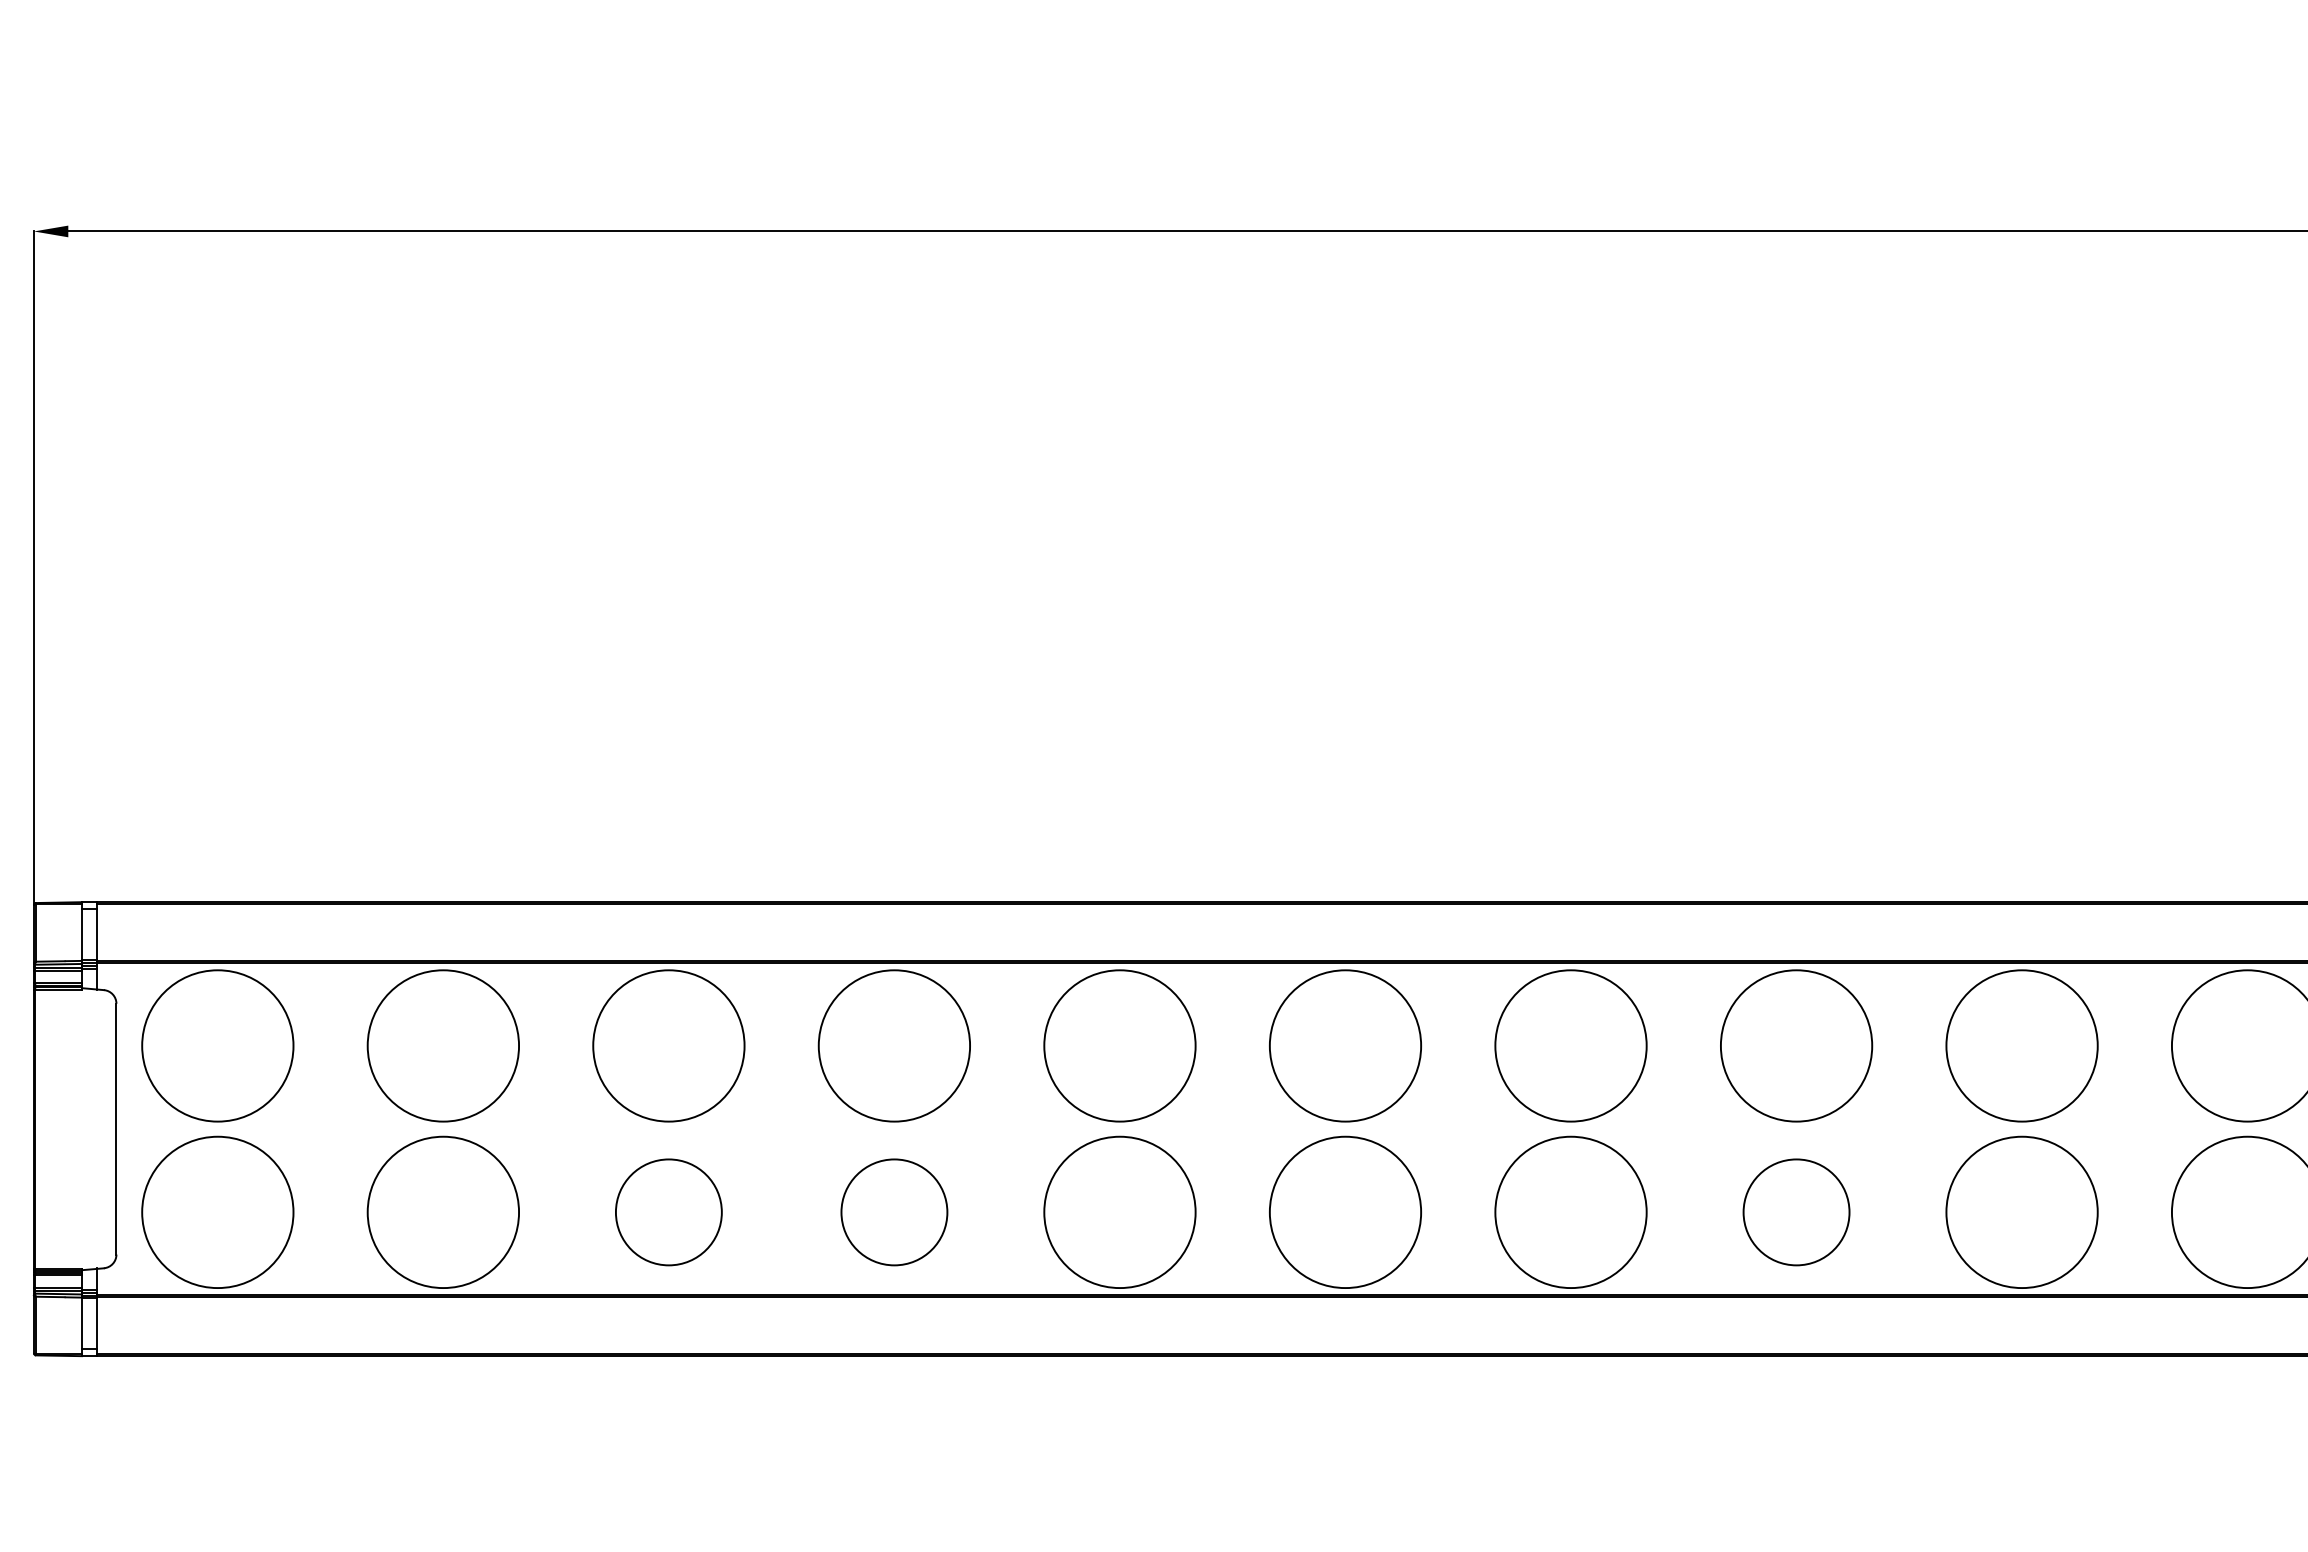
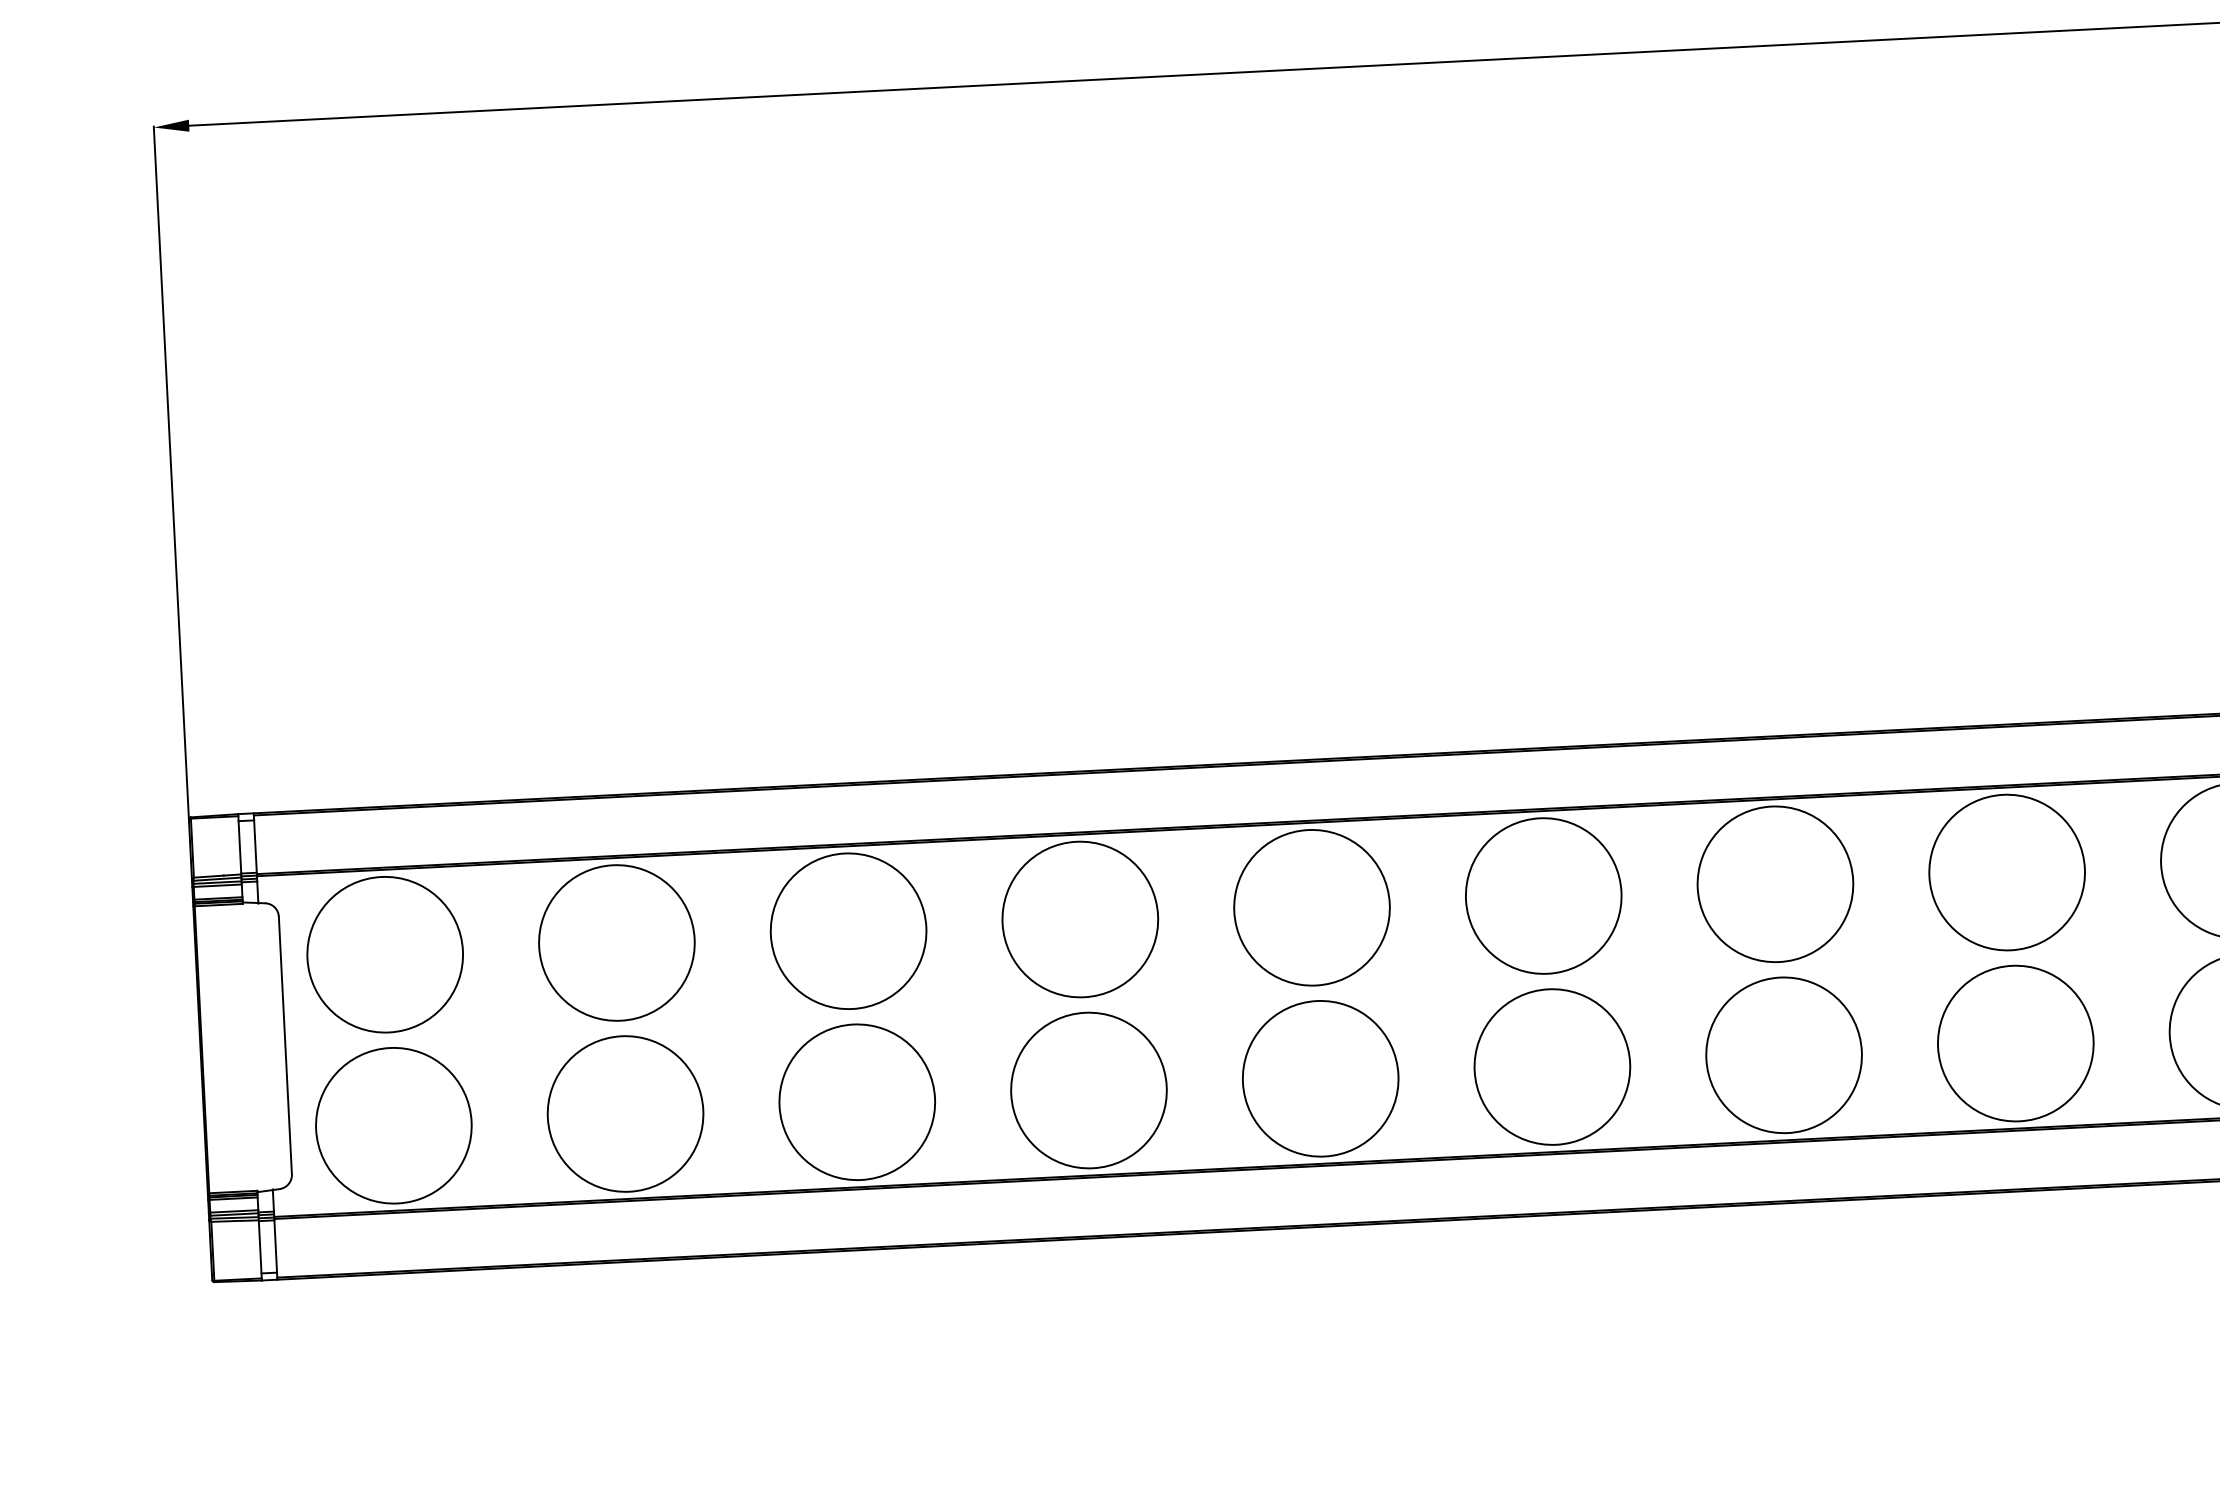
circle: (668, 1212) -> (856, 1102), size x1.43
circle: (894, 1212) -> (1089, 1090), size x1.43
circle: (1796, 1212) -> (2015, 1043), size x1.43

